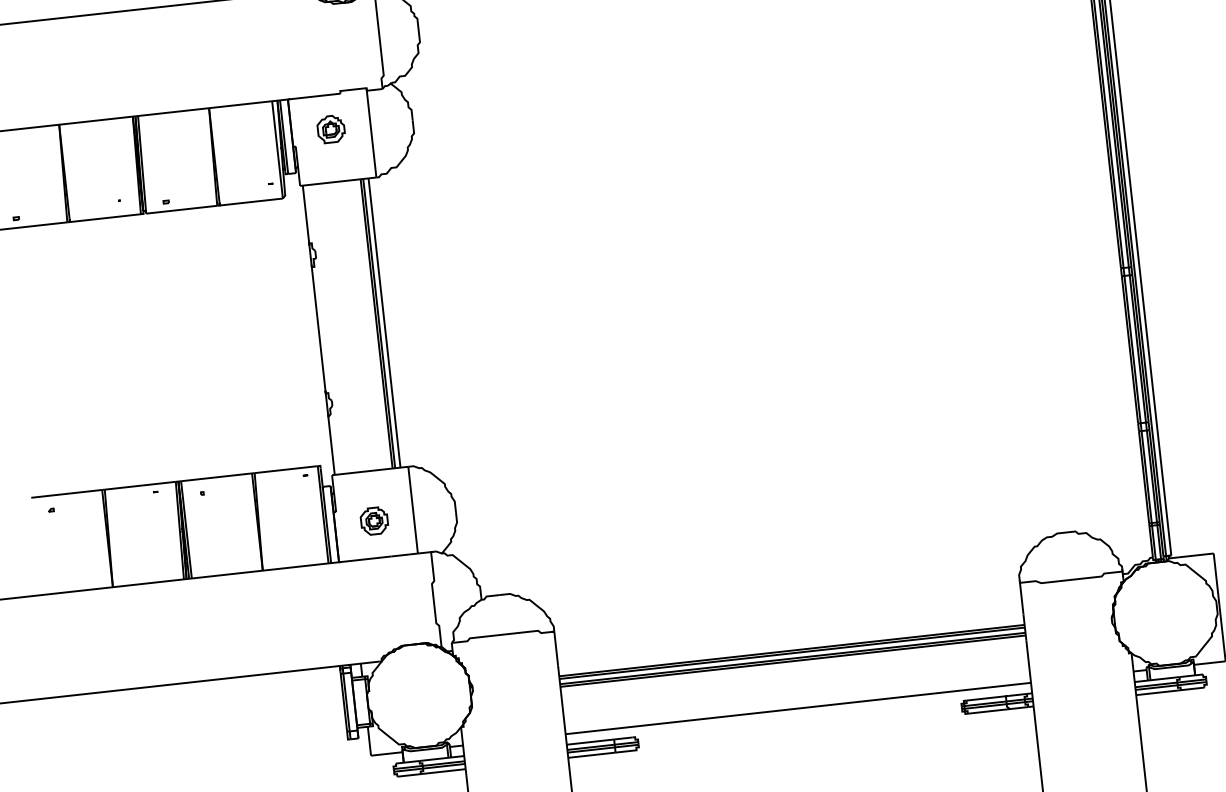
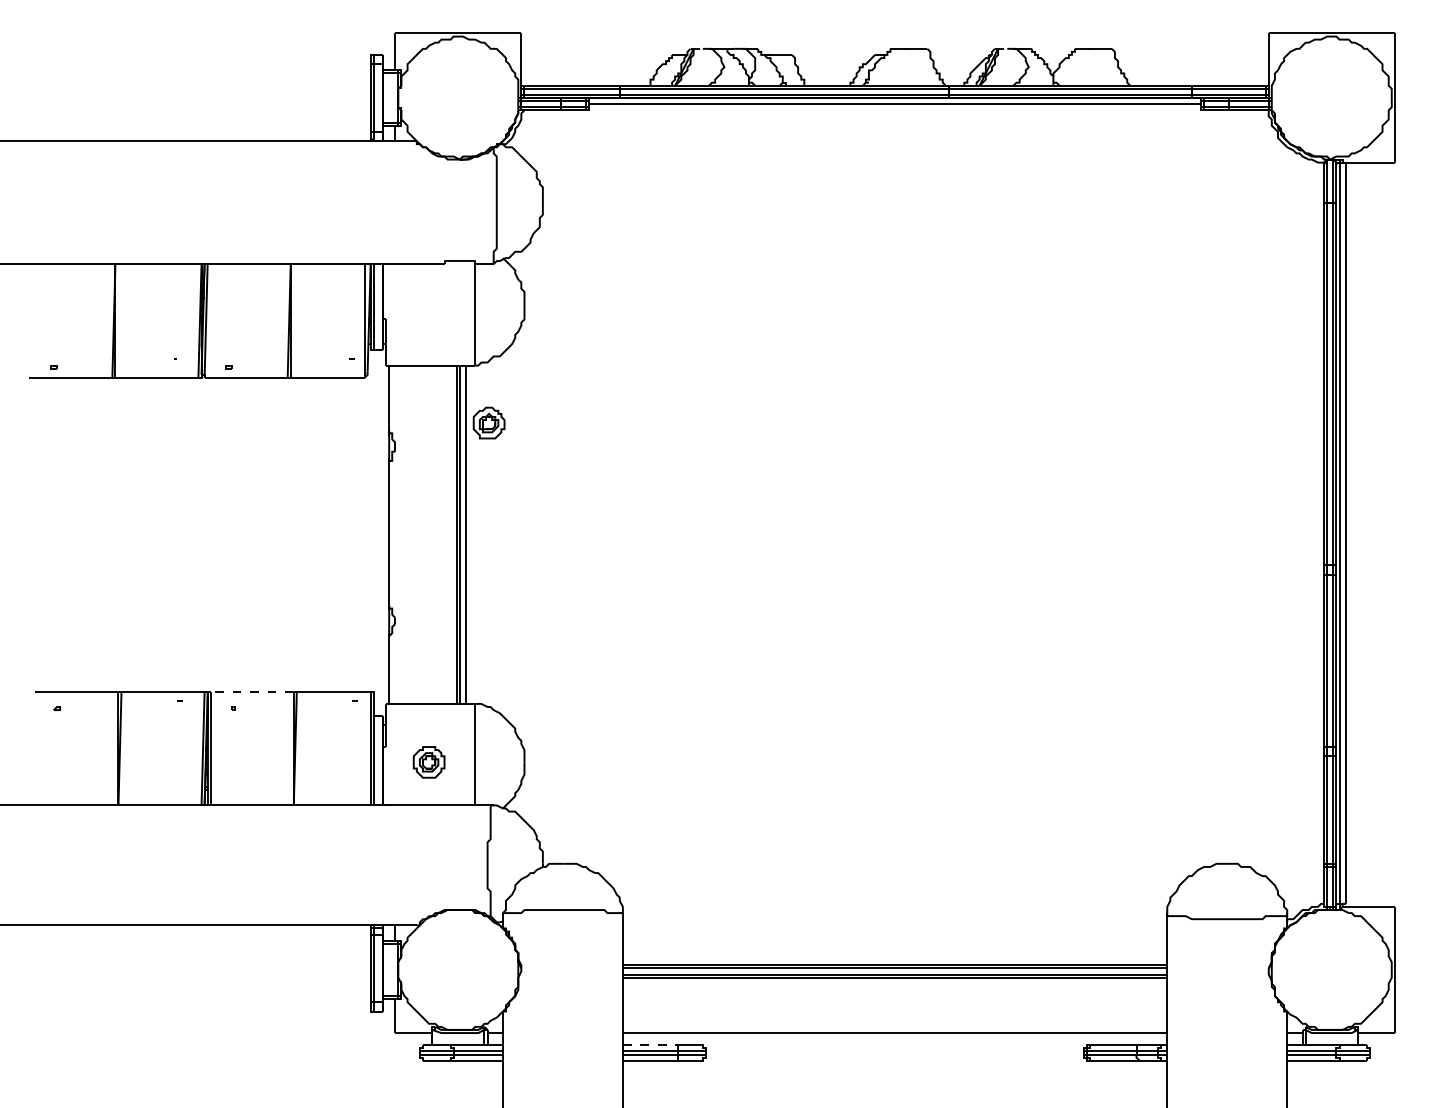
part: (330, 128) -> (488, 422), moved
line: (215, 477) -> (251, 691), solid -> dashed
line: (590, 742) -> (650, 1045), solid -> dashed

